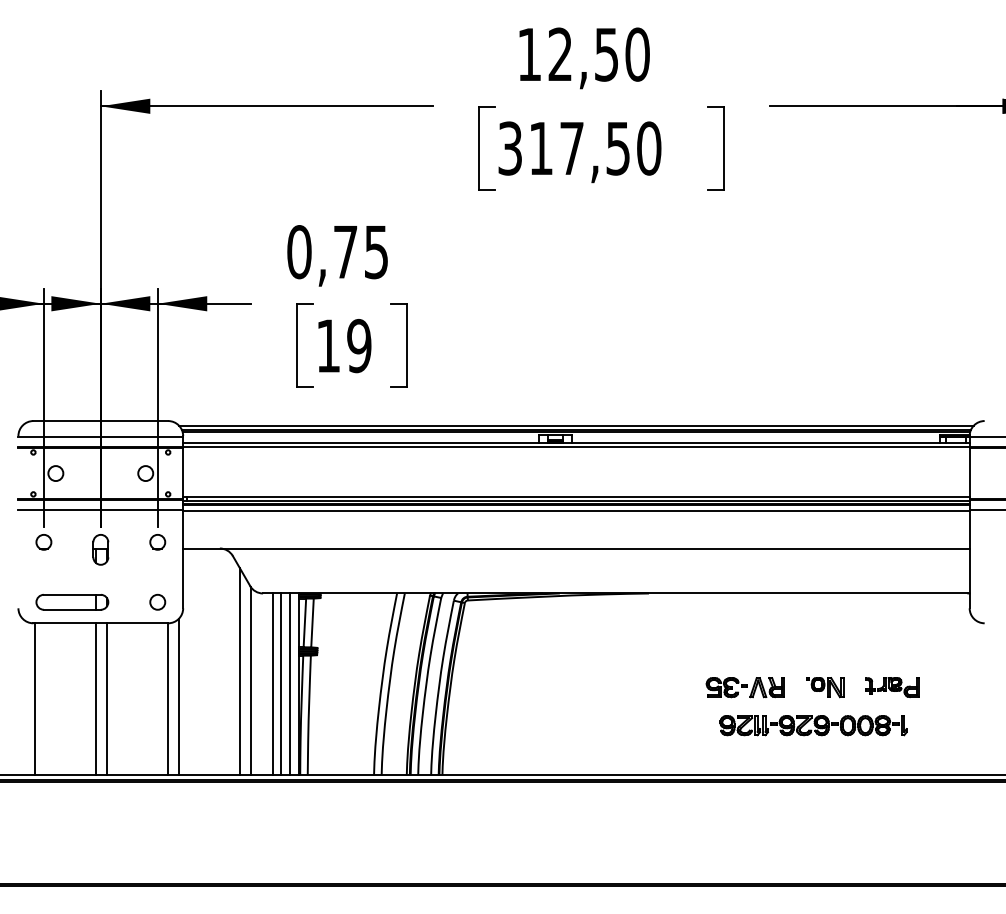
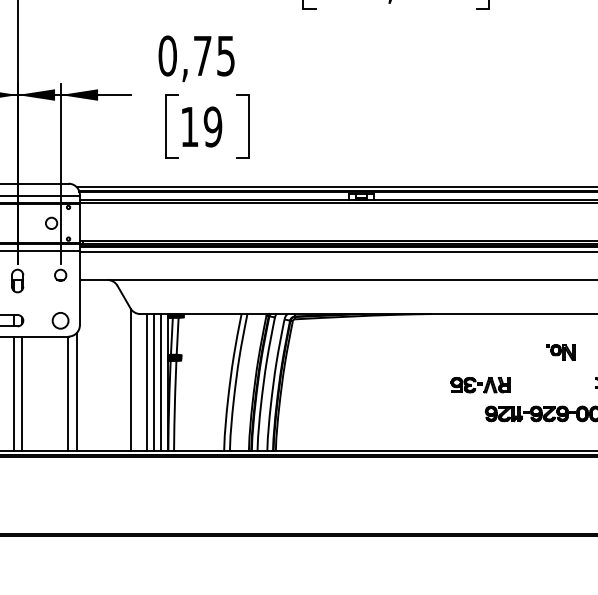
circle: (157, 601) -> (60, 320), size x1.4
line: (239, 671) -> (122, 373), removed
part: (744, 687) -> (480, 385), moved
part: (825, 687) -> (561, 352), moved

